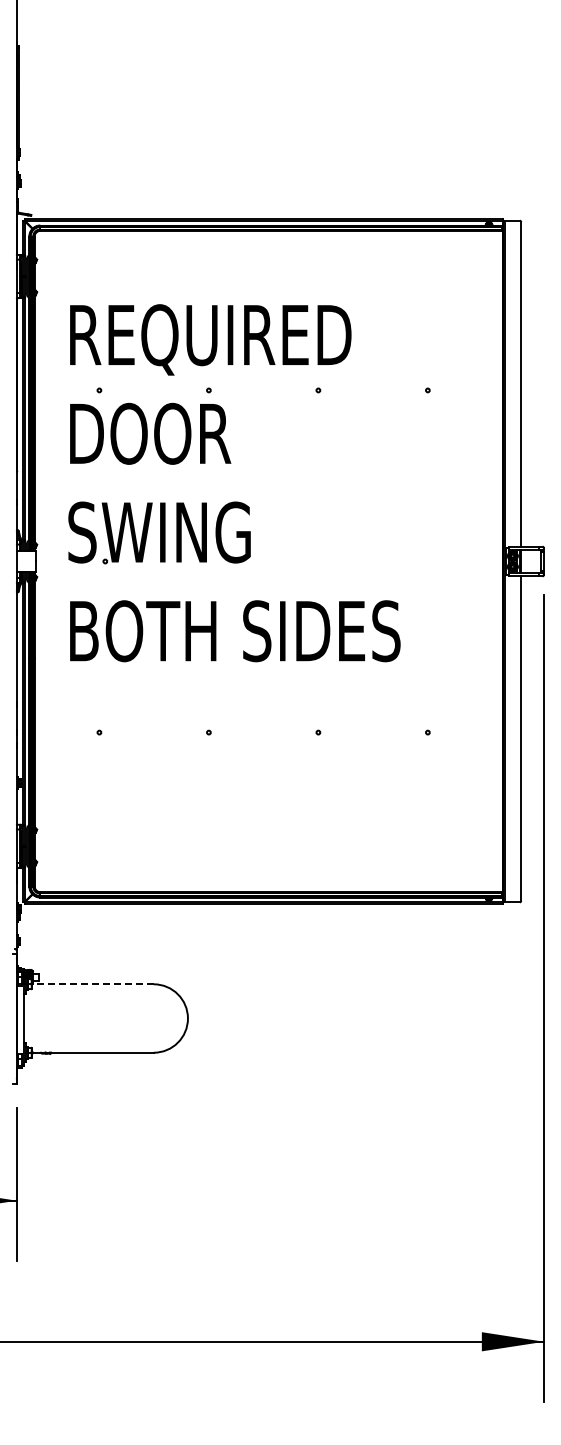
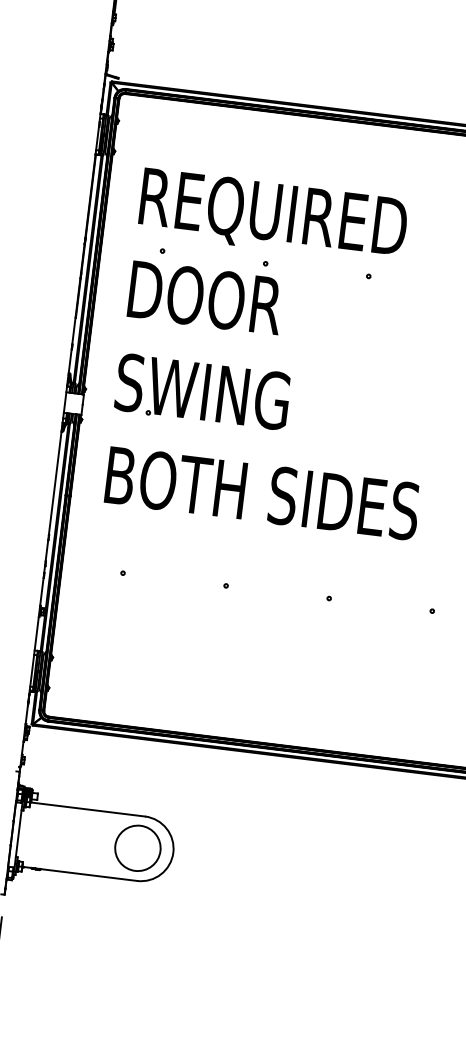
line: (92, 984) -> (87, 809), dashed -> solid
circle: (150, 1018) -> (138, 848), added

